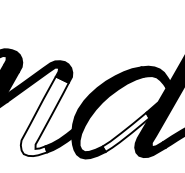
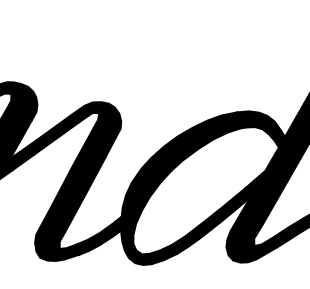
fill: (44, 116) -> (74, 194), added
fill: (125, 131) -> (210, 219), added

